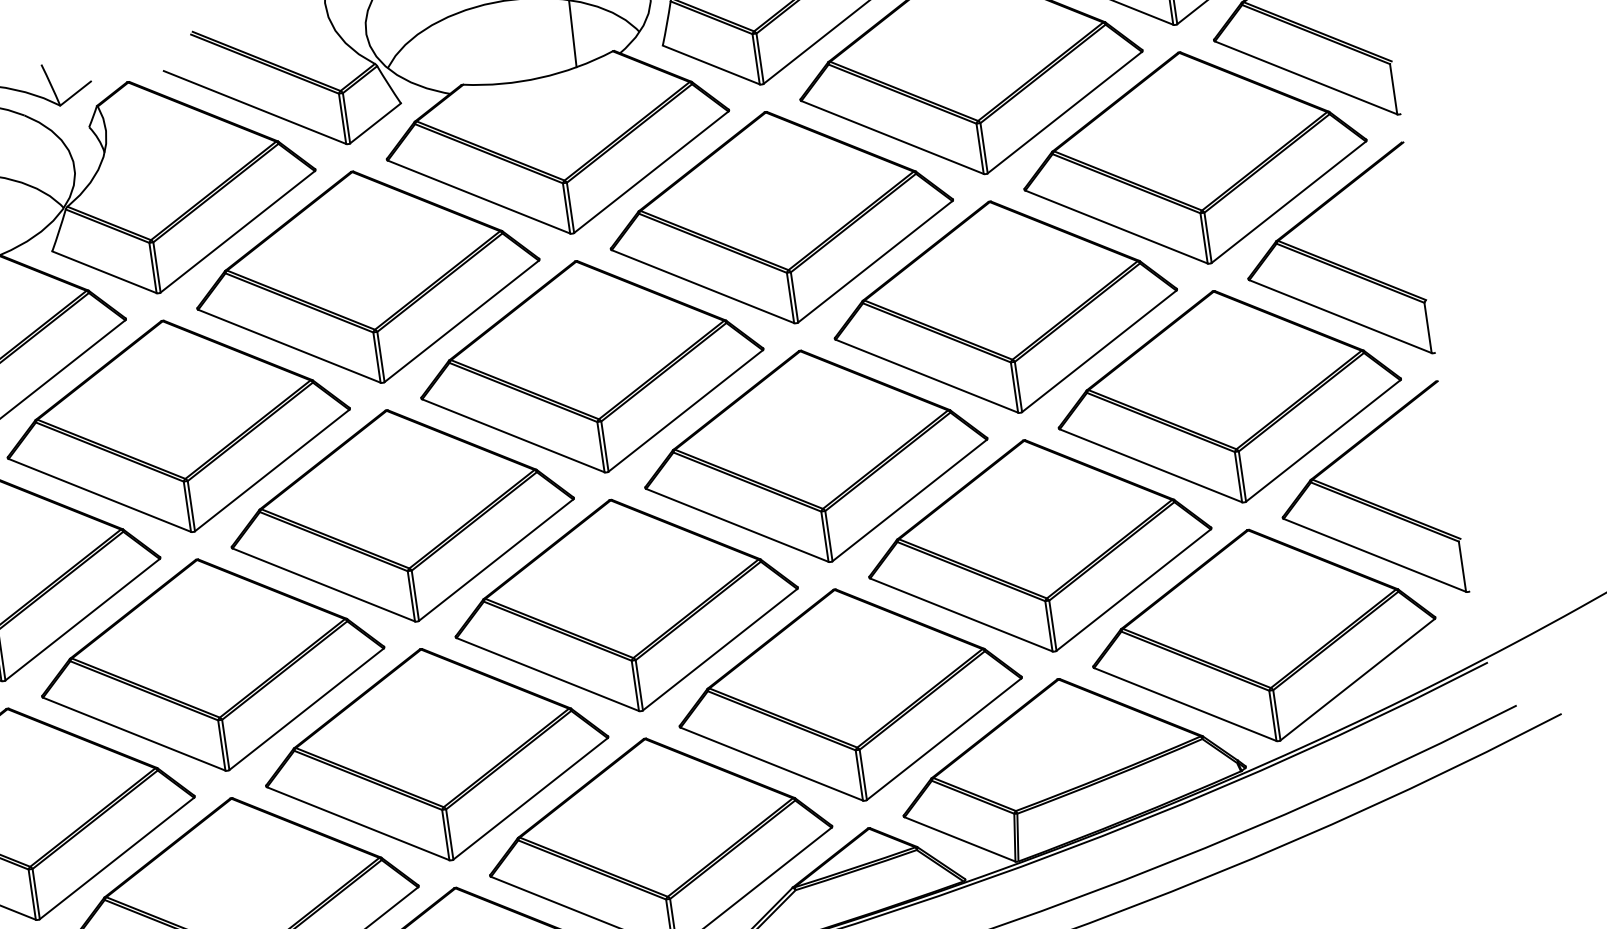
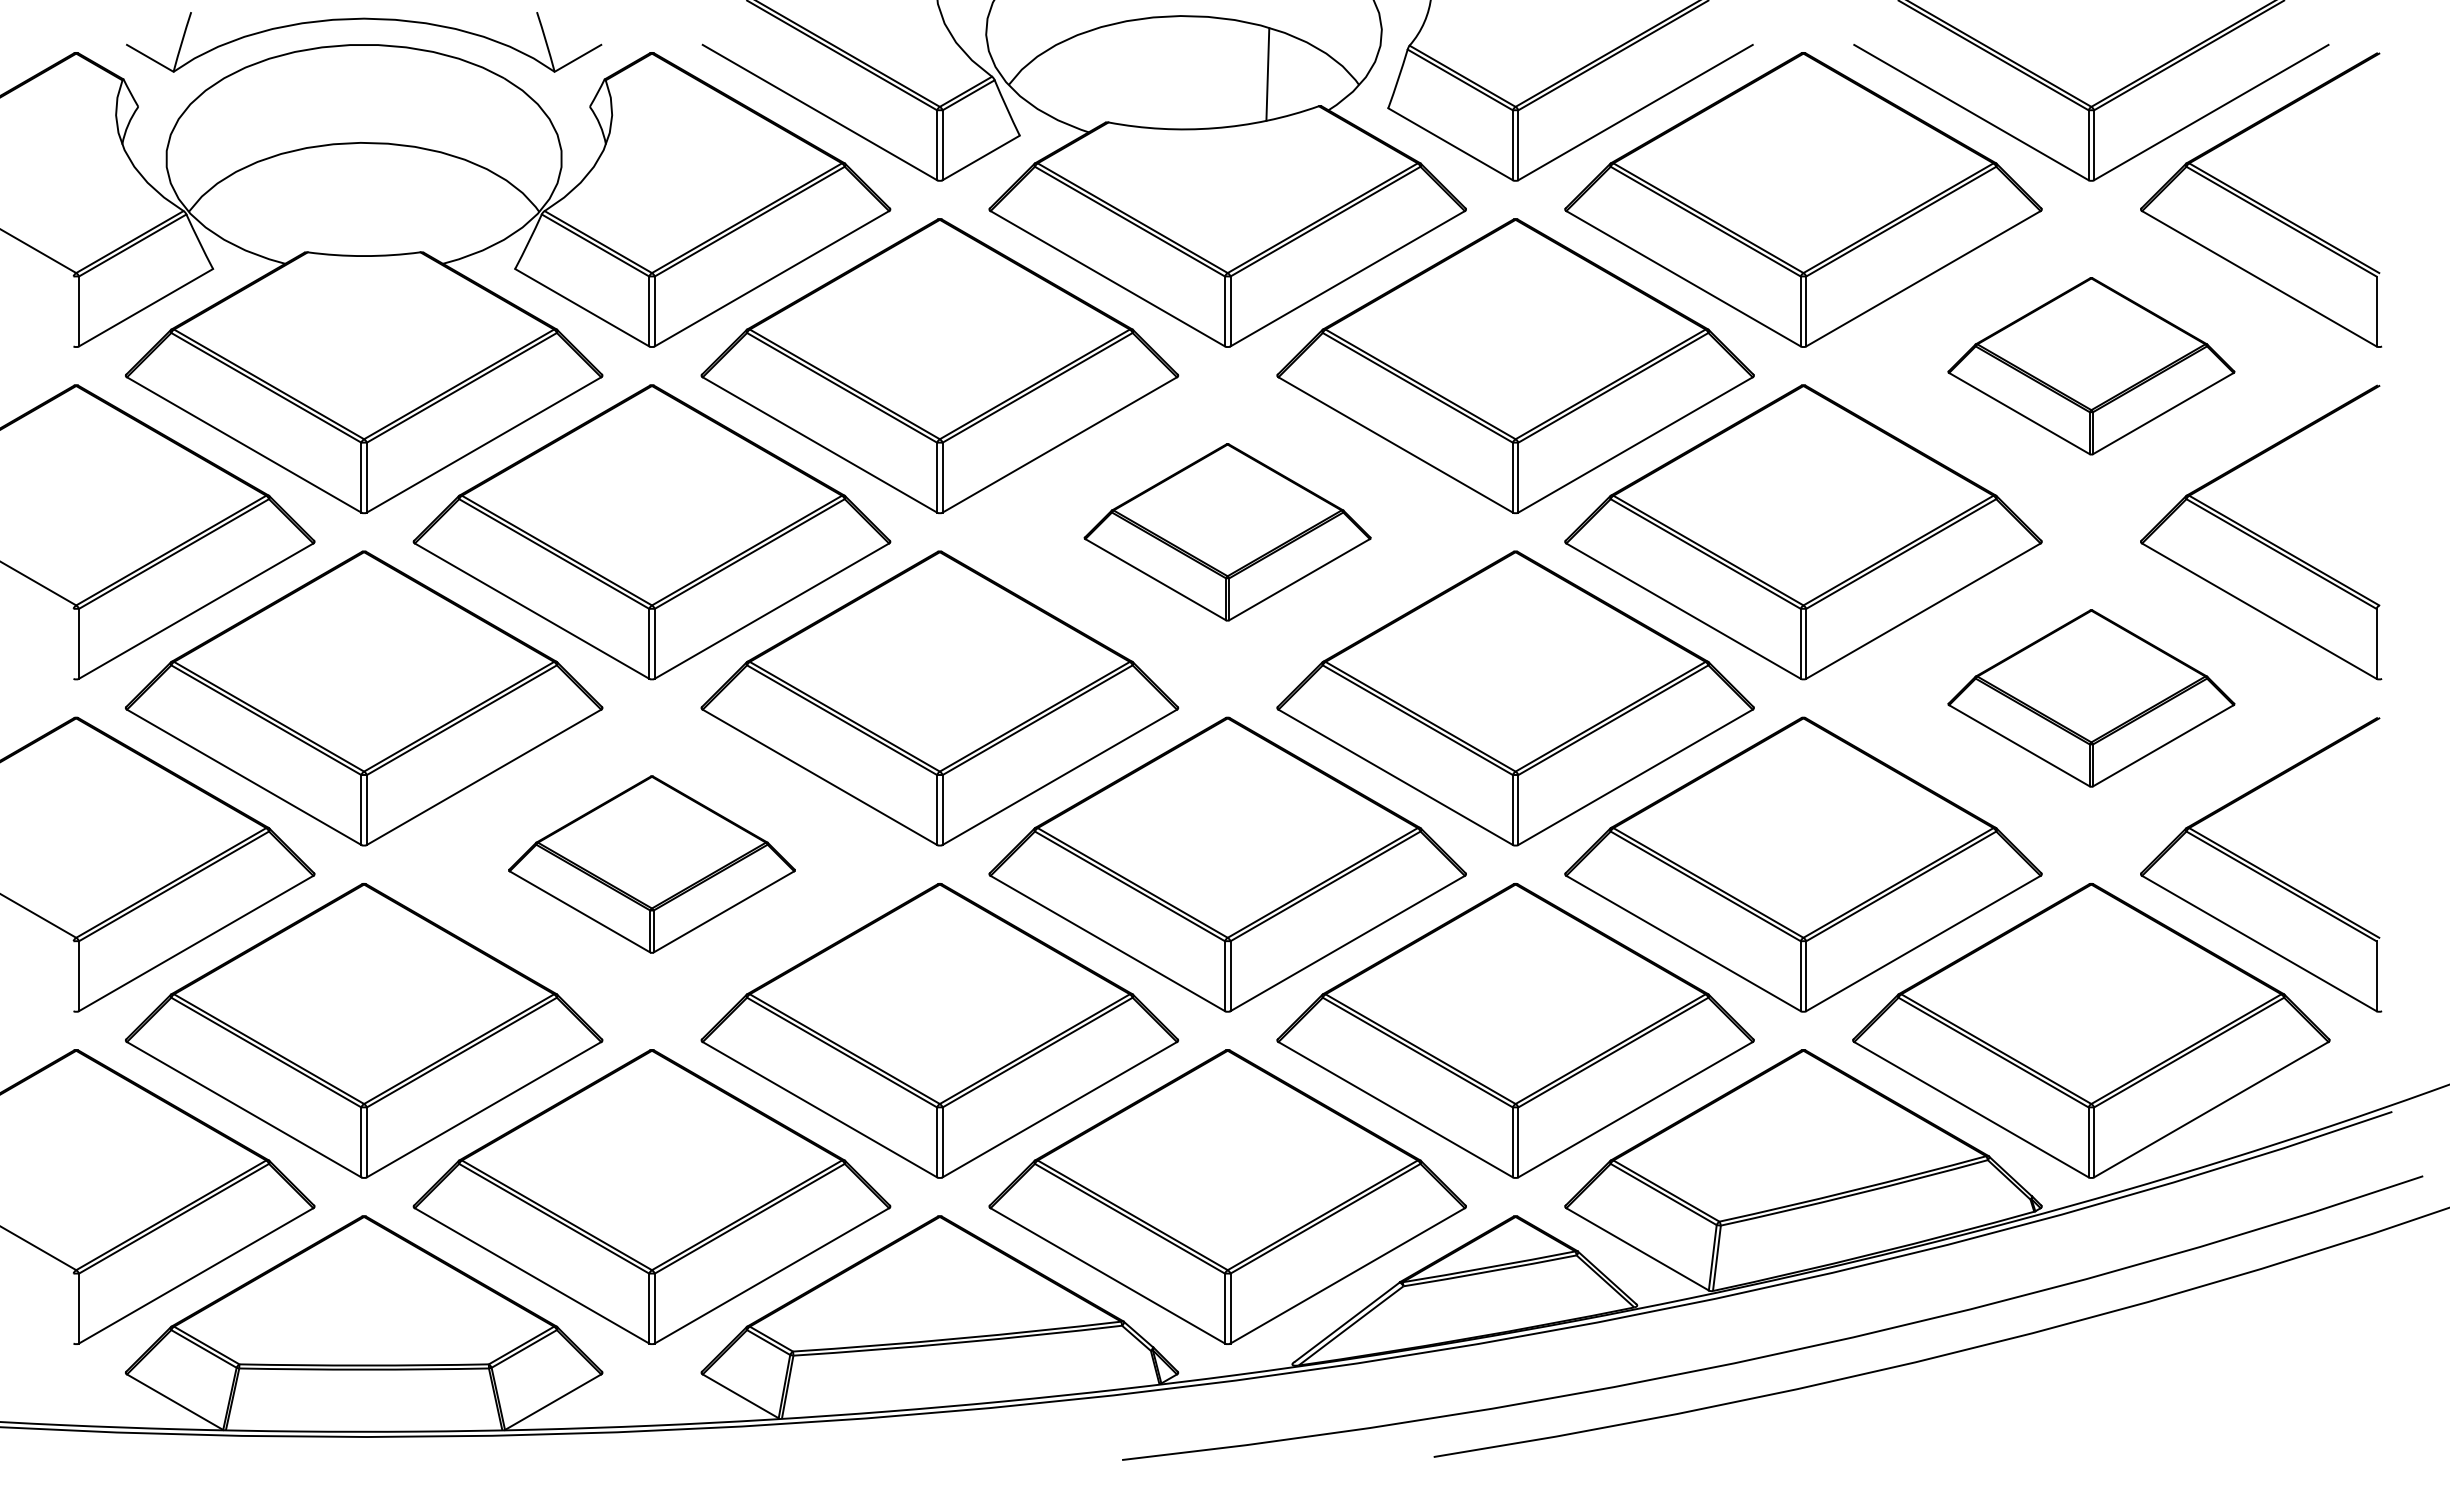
part: (1194, 158) -> (2091, 366), size x0.6
part: (591, 366) -> (1227, 532), size x0.6
part: (1229, 396) -> (2091, 698), size x0.6
part: (211, 665) -> (651, 864), size x0.6

